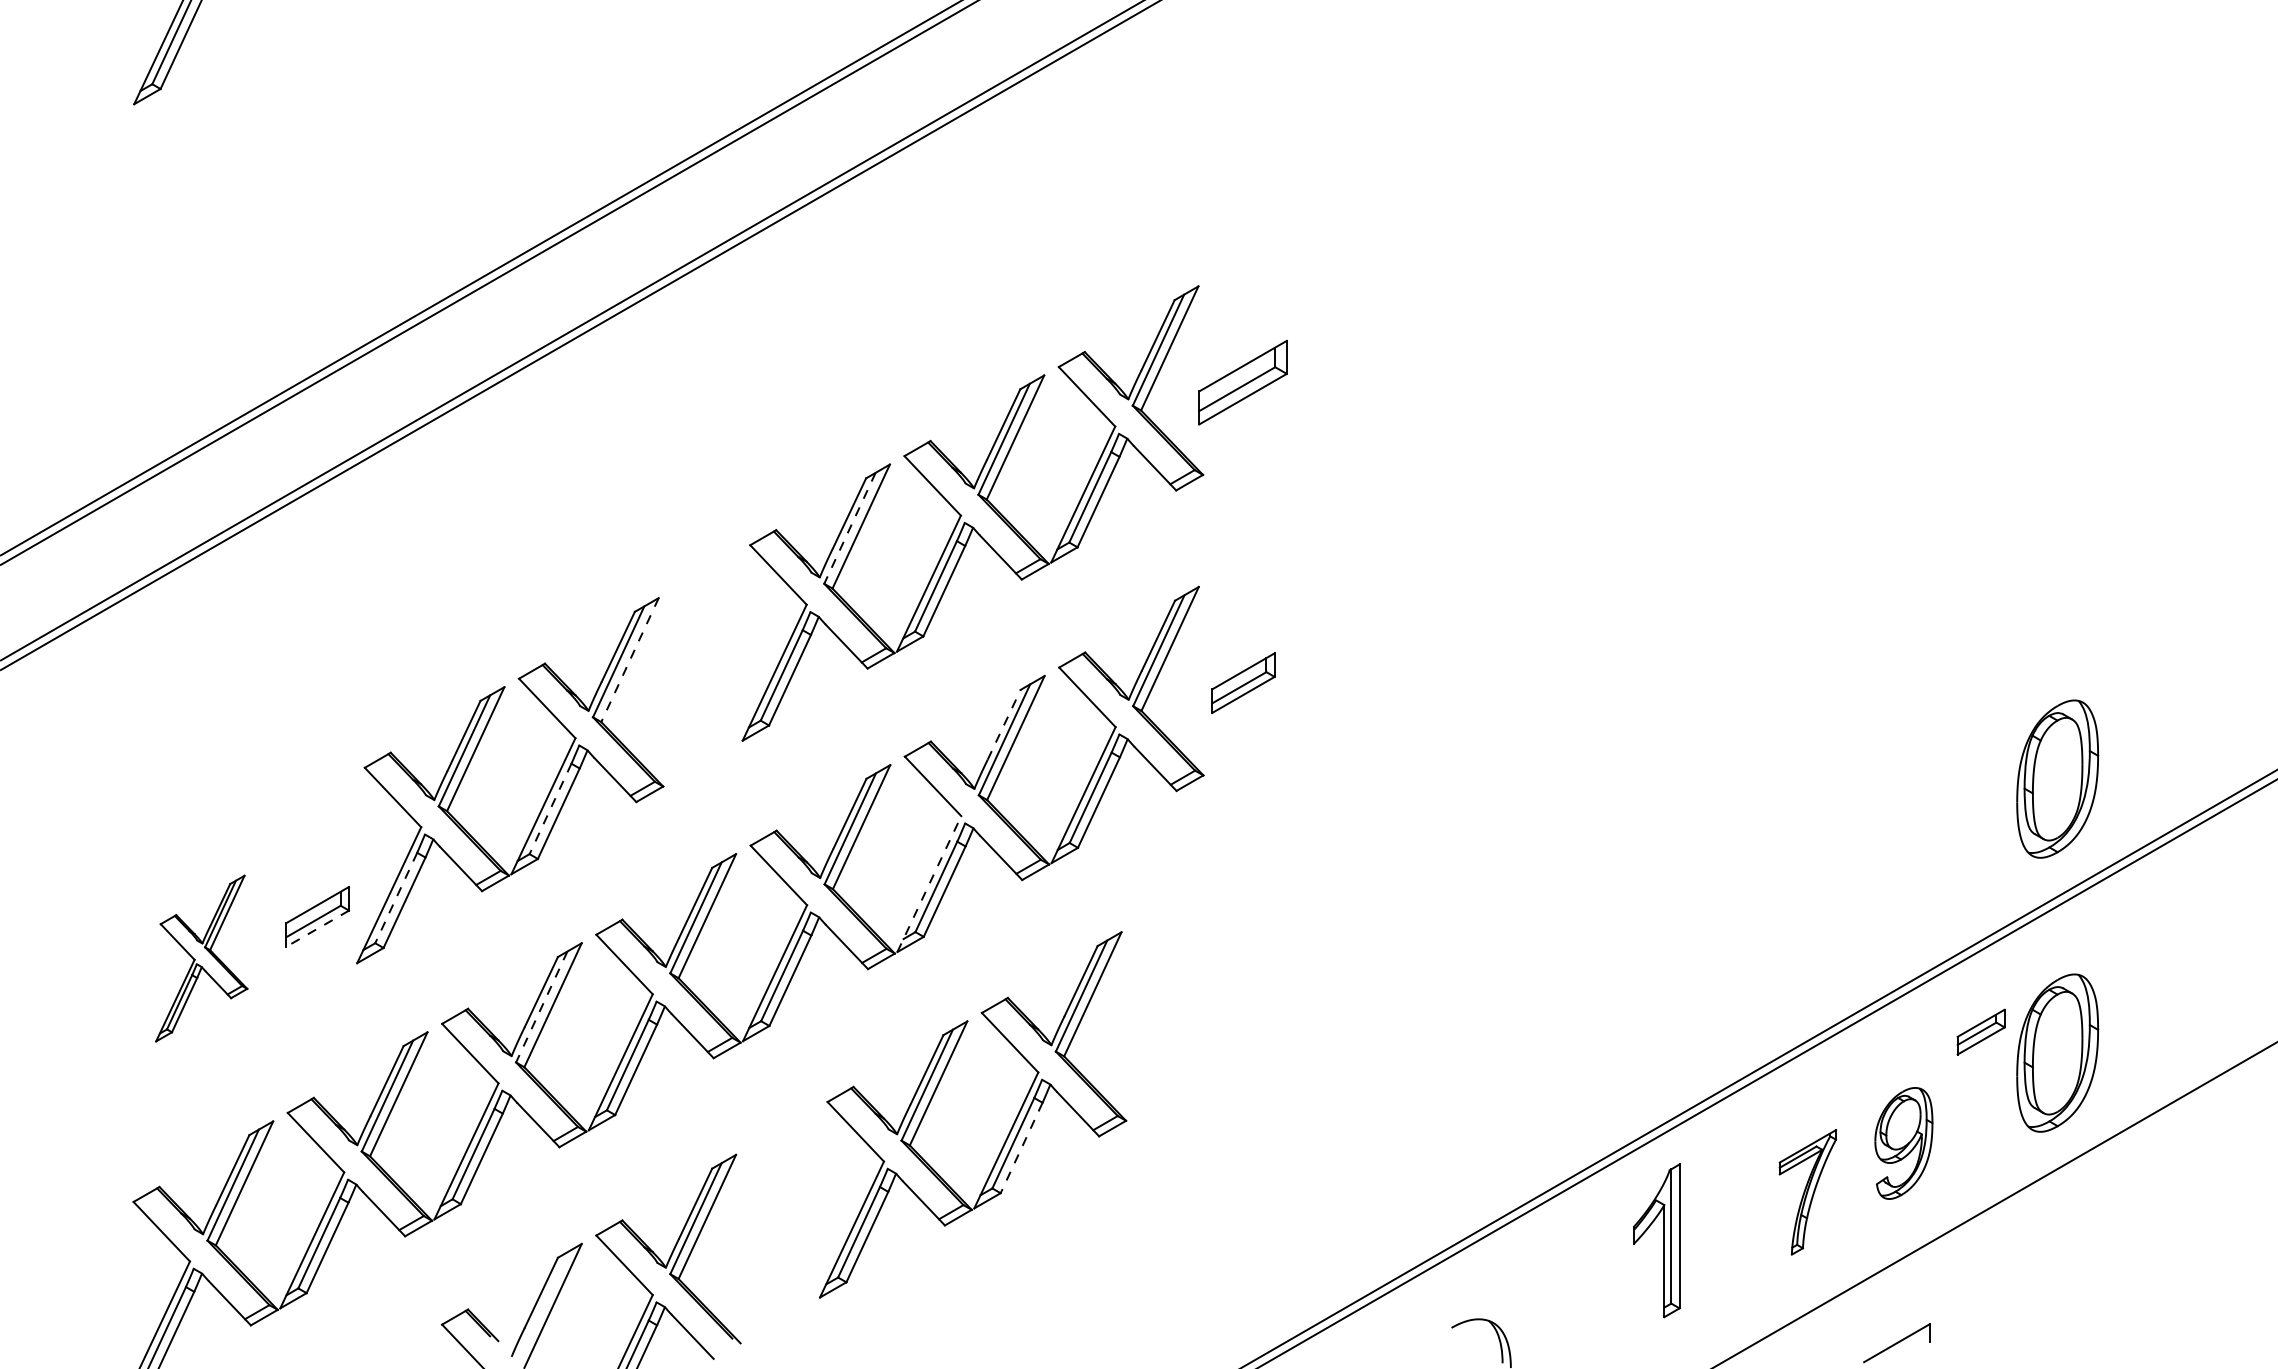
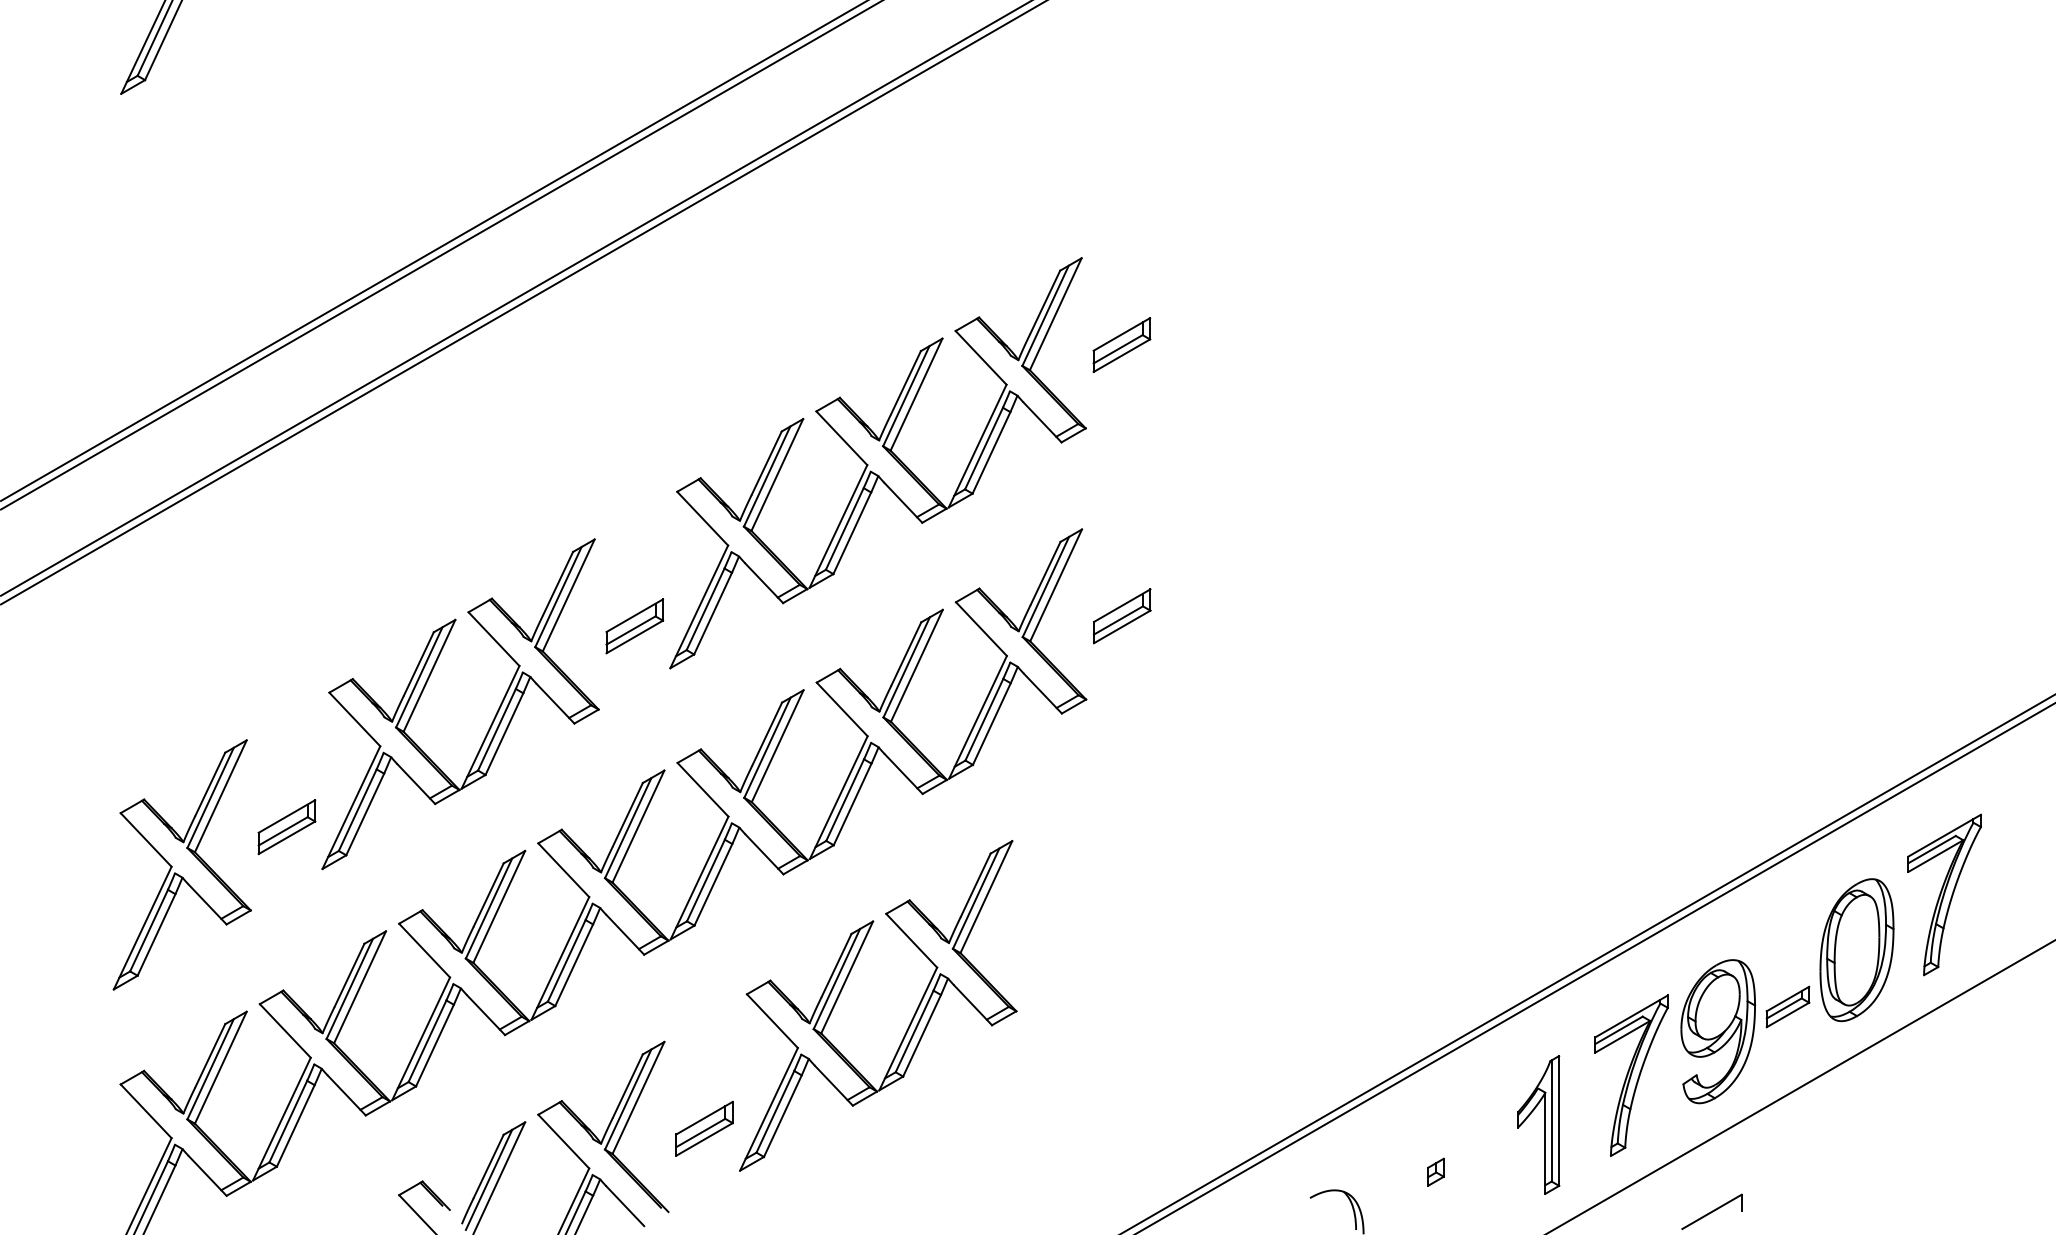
part: (1242, 382) -> (1121, 344), size x0.71
line: (849, 528) -> (766, 476), dashed -> solid
line: (629, 660) -> (568, 595), dashed -> solid
part: (702, 694) -> (634, 626), added
line: (1004, 724) -> (906, 653), dashed -> solid
part: (2057, 778) -> (1856, 702), removed
line: (550, 808) -> (496, 729), dashed -> solid
line: (929, 883) -> (838, 797), dashed -> solid
line: (396, 898) -> (357, 810), dashed -> solid
line: (317, 928) -> (286, 837), dashed -> solid
part: (201, 958) -> (182, 864), size x1.67
part: (2154, 991) -> (1944, 894), added
line: (541, 1007) -> (488, 908), dashed -> solid
part: (1980, 1031) -> (1787, 1006), moved
part: (1903, 1143) -> (1717, 1031), size x1.43
line: (1021, 1148) -> (921, 1036), dashed -> solid
part: (1807, 1192) -> (1631, 1075), size x1.43
part: (1663, 1240) -> (1544, 1124), moved
part: (780, 1250) -> (704, 1128), added
part: (1590, 1299) -> (1435, 1172), added
line: (541, 1307) -> (488, 1179), added

